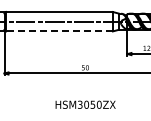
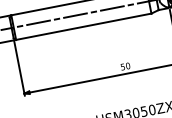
line: (59, 31) -> (83, 26), dashed -> solid

